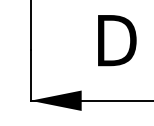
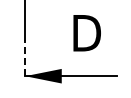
line: (30, 74) -> (25, 57), solid -> dashed

